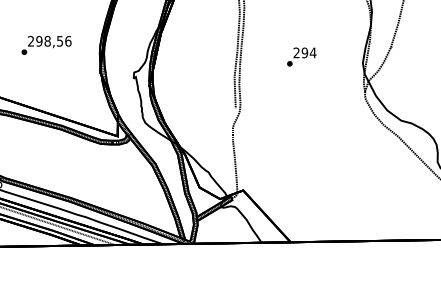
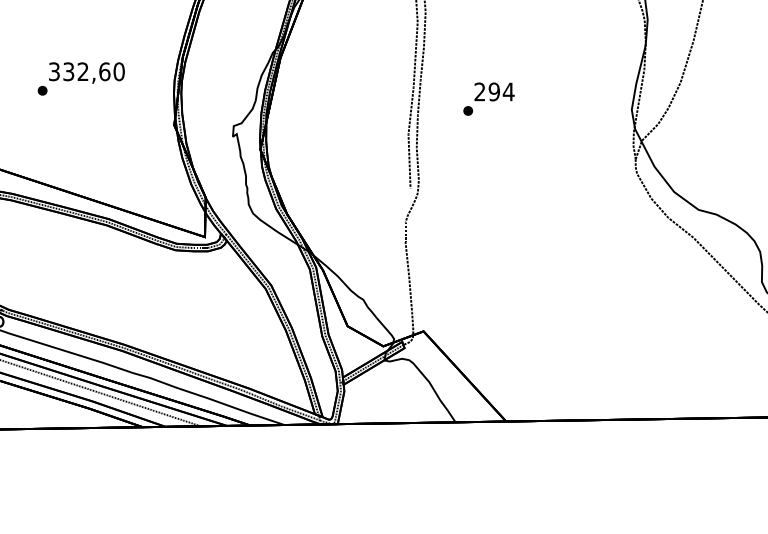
text: (49, 41) -> (86, 72), 298,56 -> 332,60
text: (301, 56) -> (488, 98), moved

